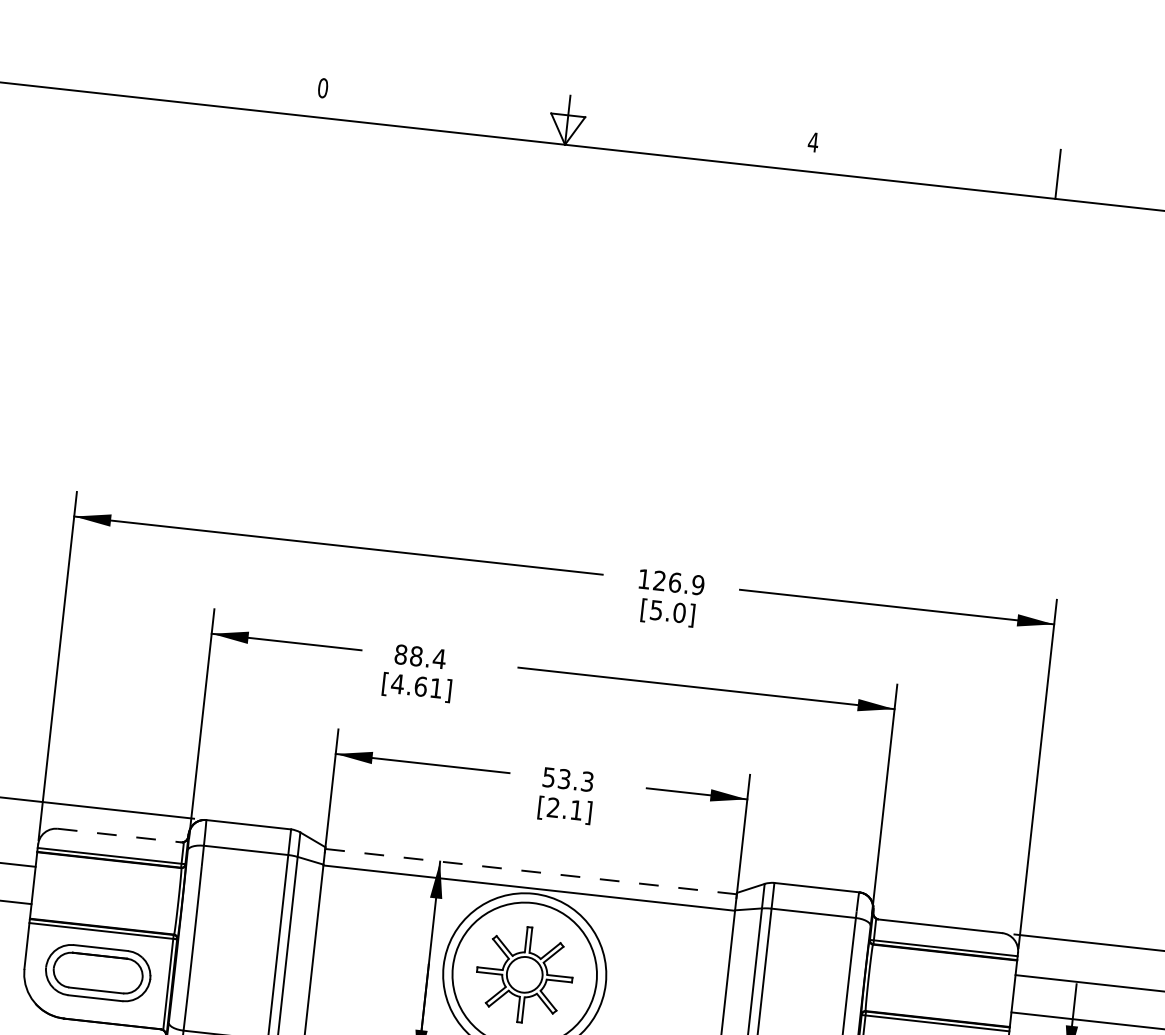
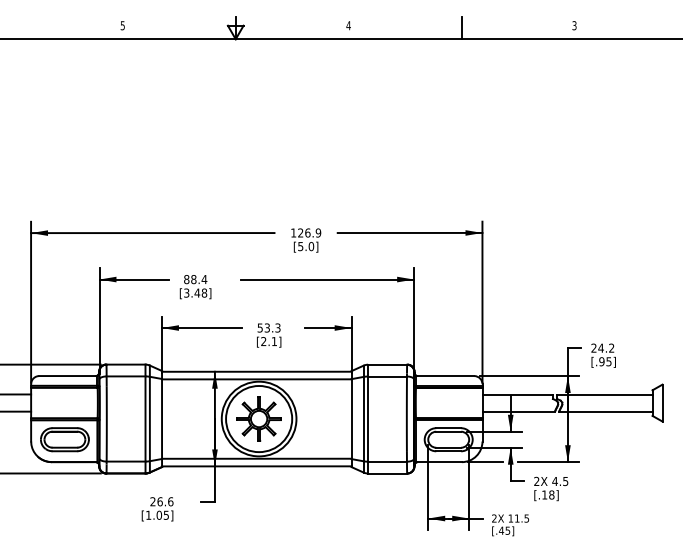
text: (322, 87) -> (122, 25), 0 -> 5
text: (416, 684) -> (195, 292), [4.61] -> [3.48]
line: (121, 836) -> (68, 376), dashed -> solid
line: (530, 870) -> (256, 371), dashed -> solid

